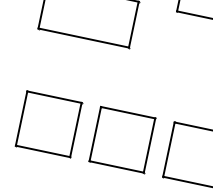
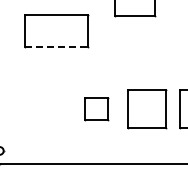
line: (84, 37) -> (56, 46), solid -> dashed
part: (49, 125) -> (45, 109), removed
part: (122, 140) -> (96, 109), size x0.6

